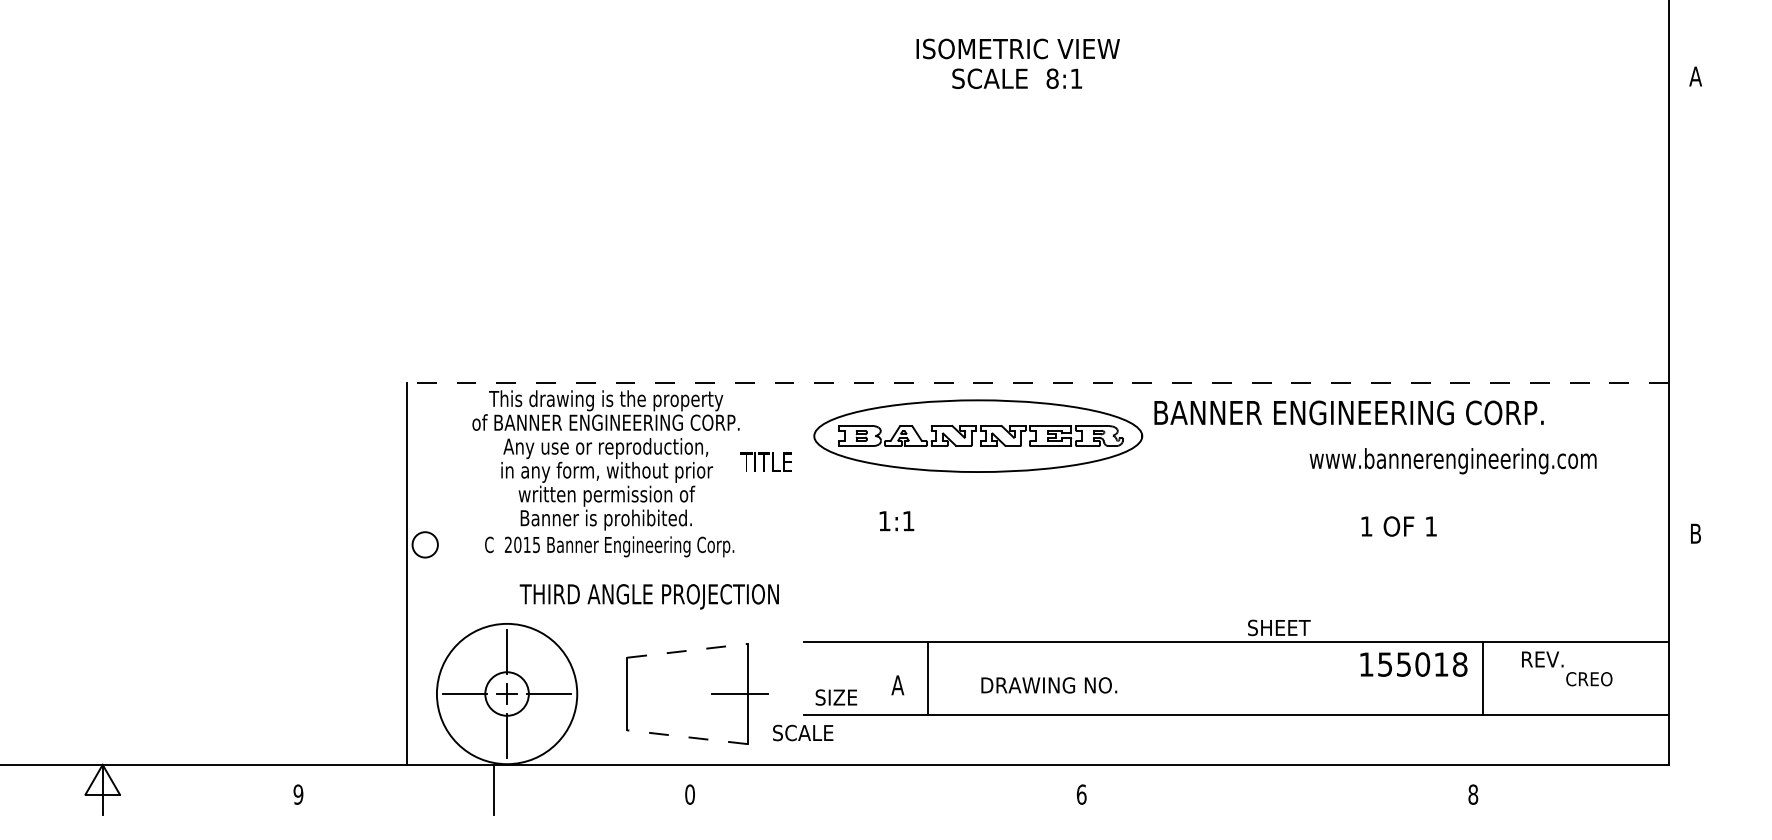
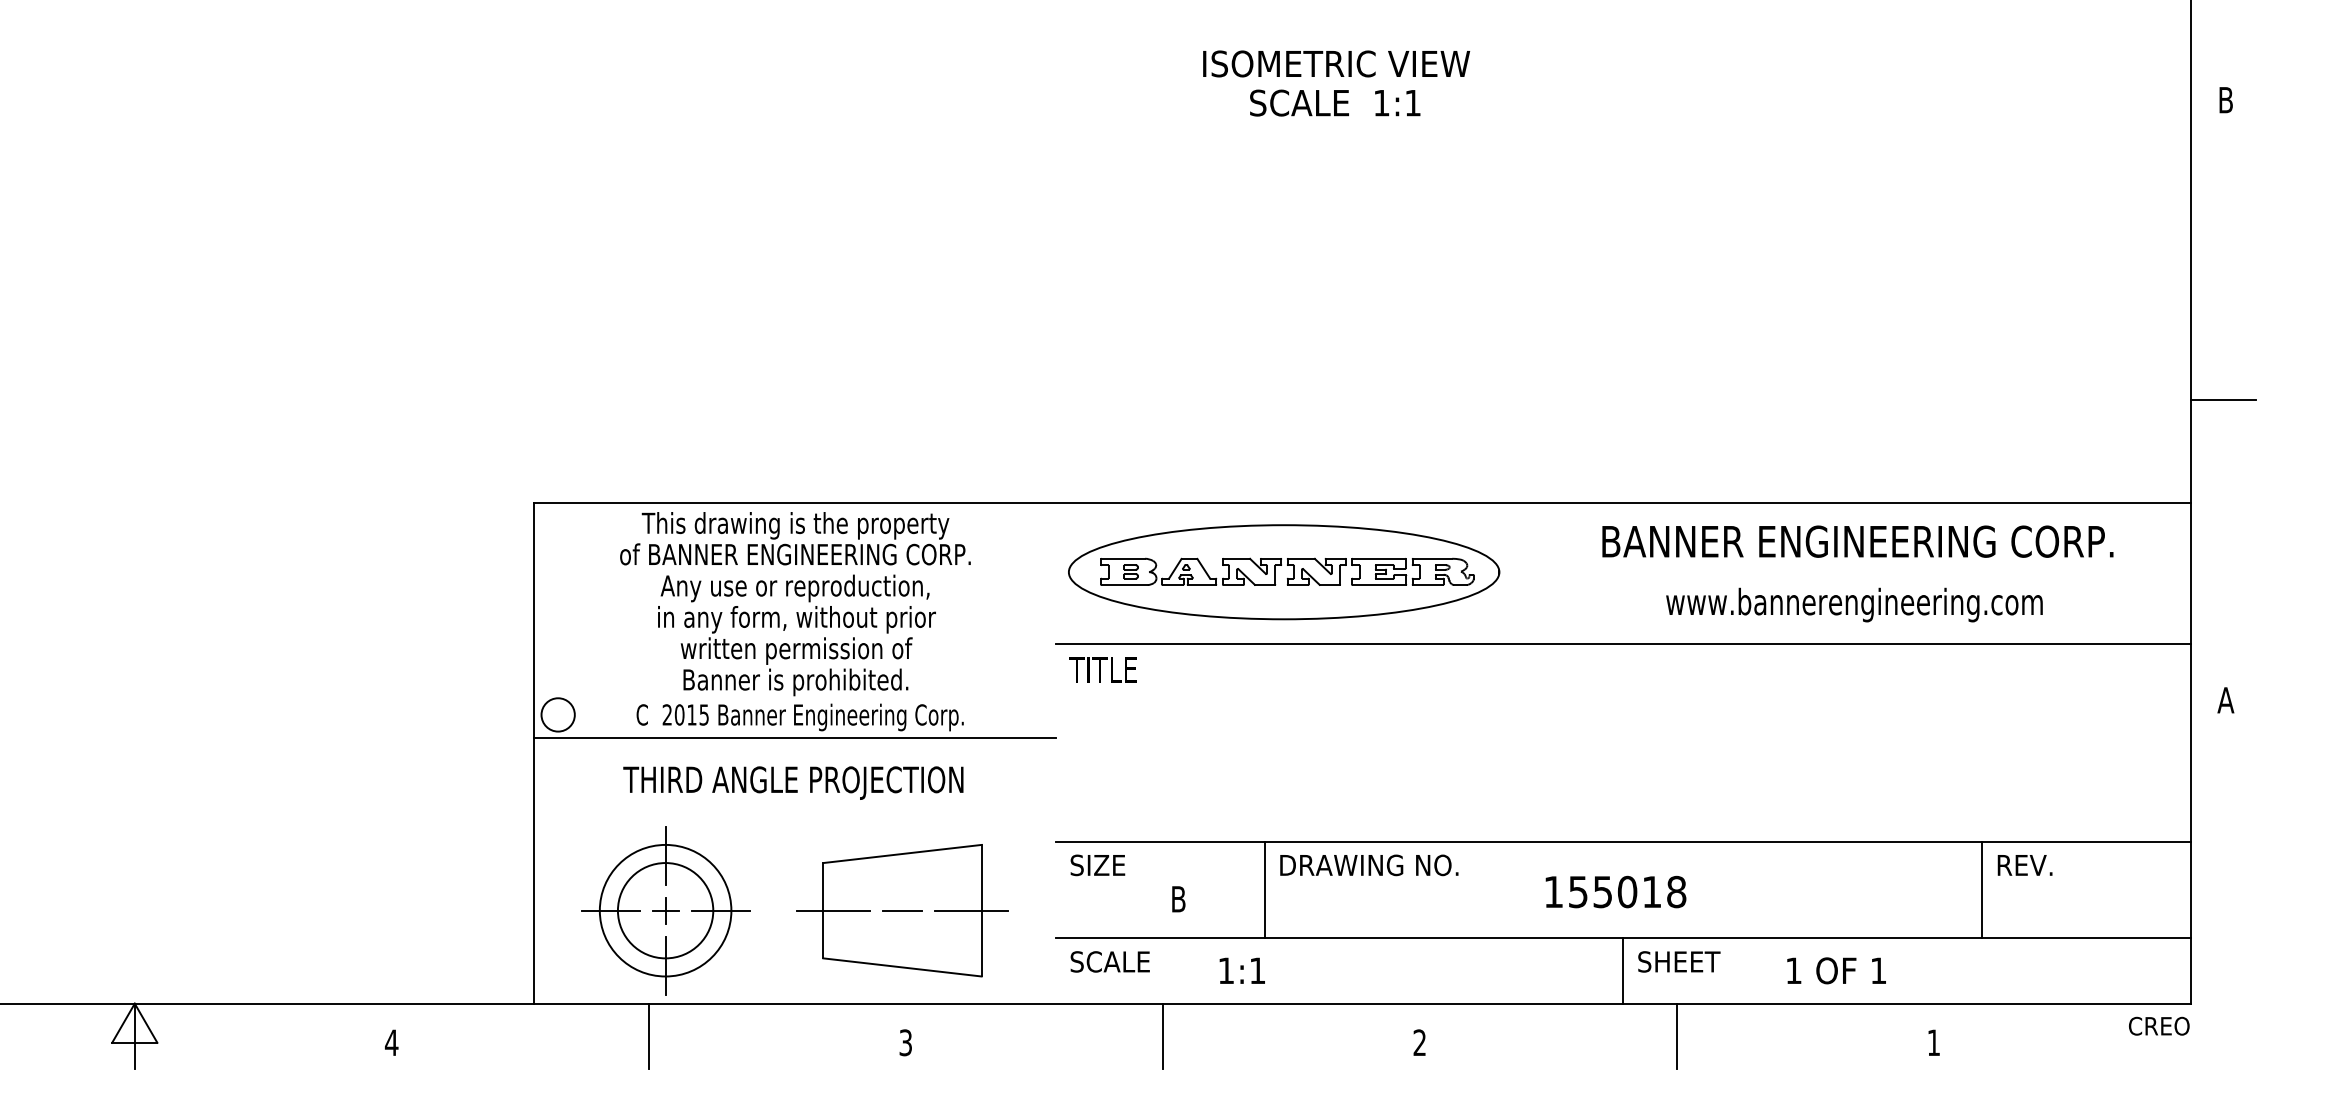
text: (1695, 76) -> (2225, 100), A -> B
text: (1052, 78) -> (1381, 102), 8:1 -> 1:1
line: (1693, 305) -> (2223, 400), added
line: (1037, 383) -> (1362, 502), dashed -> solid
text: (1348, 412) -> (1857, 541), moved
text: (1453, 460) -> (1854, 604), moved
text: (766, 462) -> (1102, 669), moved
line: (1236, 490) -> (1622, 643), added
text: (896, 520) -> (1241, 970), moved
text: (1399, 526) -> (1836, 970), moved
text: (1695, 533) -> (2225, 700), B -> A
line: (605, 562) -> (794, 737), added
text: (649, 596) -> (793, 782), moved
text: (1279, 627) -> (1679, 961), moved
line: (687, 650) -> (902, 853), dashed -> solid
text: (1413, 664) -> (1615, 891), moved
line: (927, 677) -> (1264, 889), moved
line: (1482, 677) -> (1982, 889), moved
text: (1589, 678) -> (2159, 1025), moved
text: (897, 685) -> (1178, 899), A -> B
text: (1049, 685) -> (1369, 865), moved
circle: (507, 693) -> (665, 910), size x0.71
circle: (507, 693) -> (665, 910), size x1.67
line: (634, 693) -> (833, 910), added
line: (687, 693) -> (902, 910), added
text: (836, 697) -> (1097, 865), moved
text: (802, 732) -> (1109, 961), moved
line: (687, 737) -> (902, 967), dashed -> solid
line: (1236, 739) -> (1623, 970), added
line: (885, 789) -> (1162, 1035), added
line: (1277, 789) -> (1676, 1035), added
text: (298, 794) -> (391, 1042), 9 -> 4
text: (689, 794) -> (905, 1042), 0 -> 3
text: (1081, 794) -> (1419, 1042), 6 -> 2
text: (1472, 794) -> (1933, 1042), 8 -> 1

